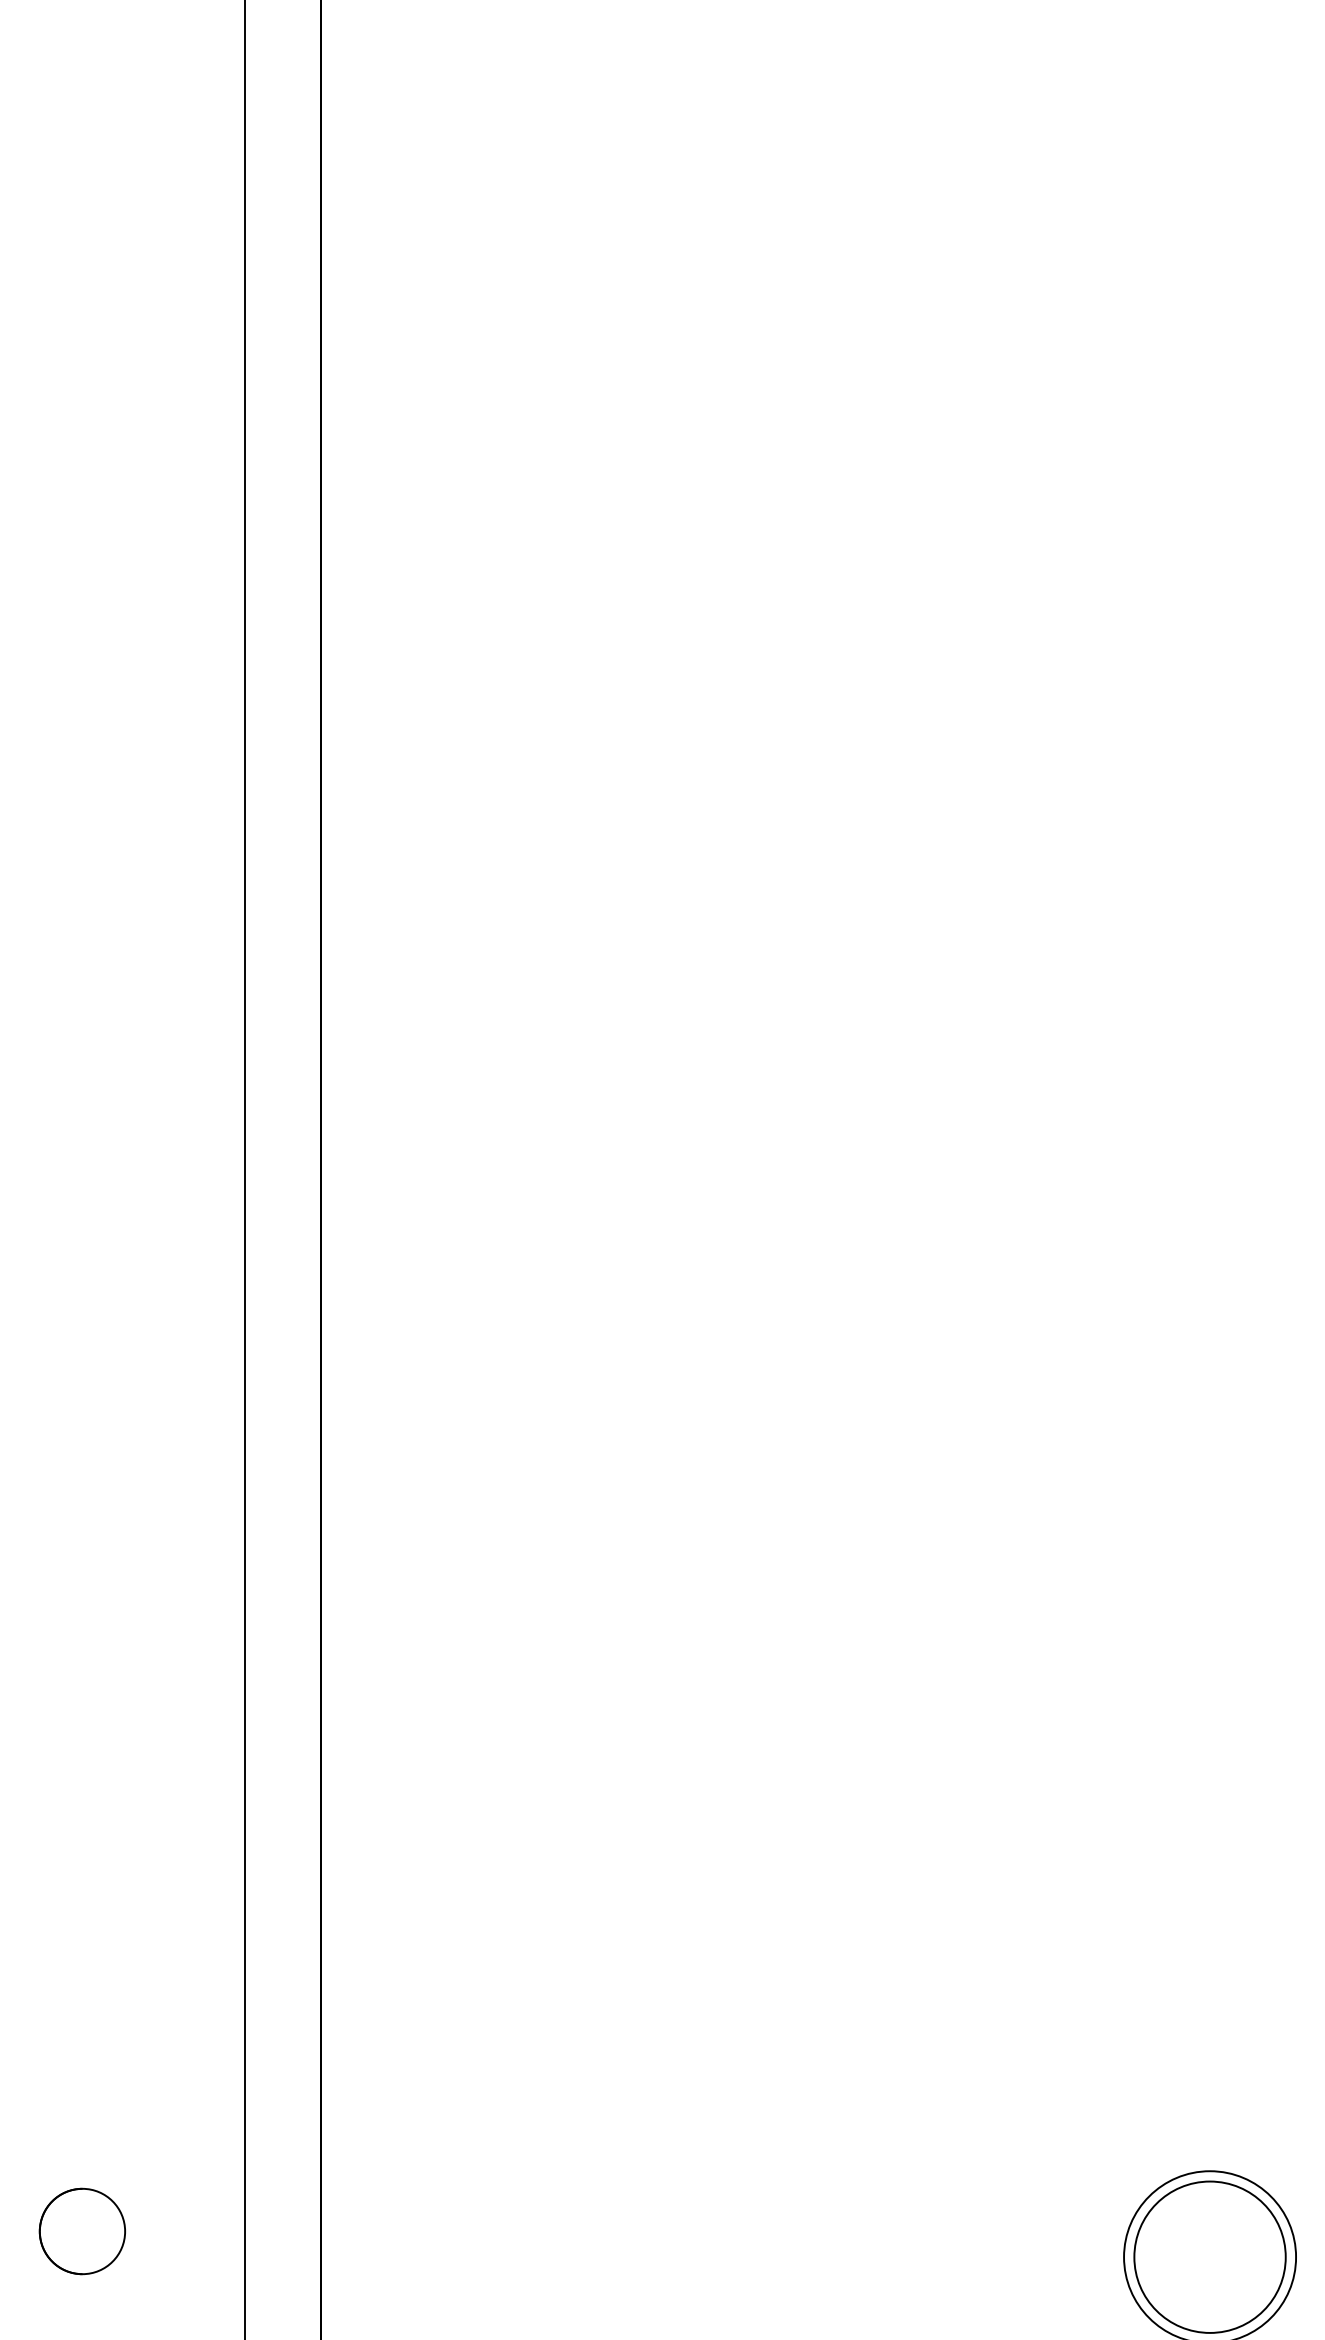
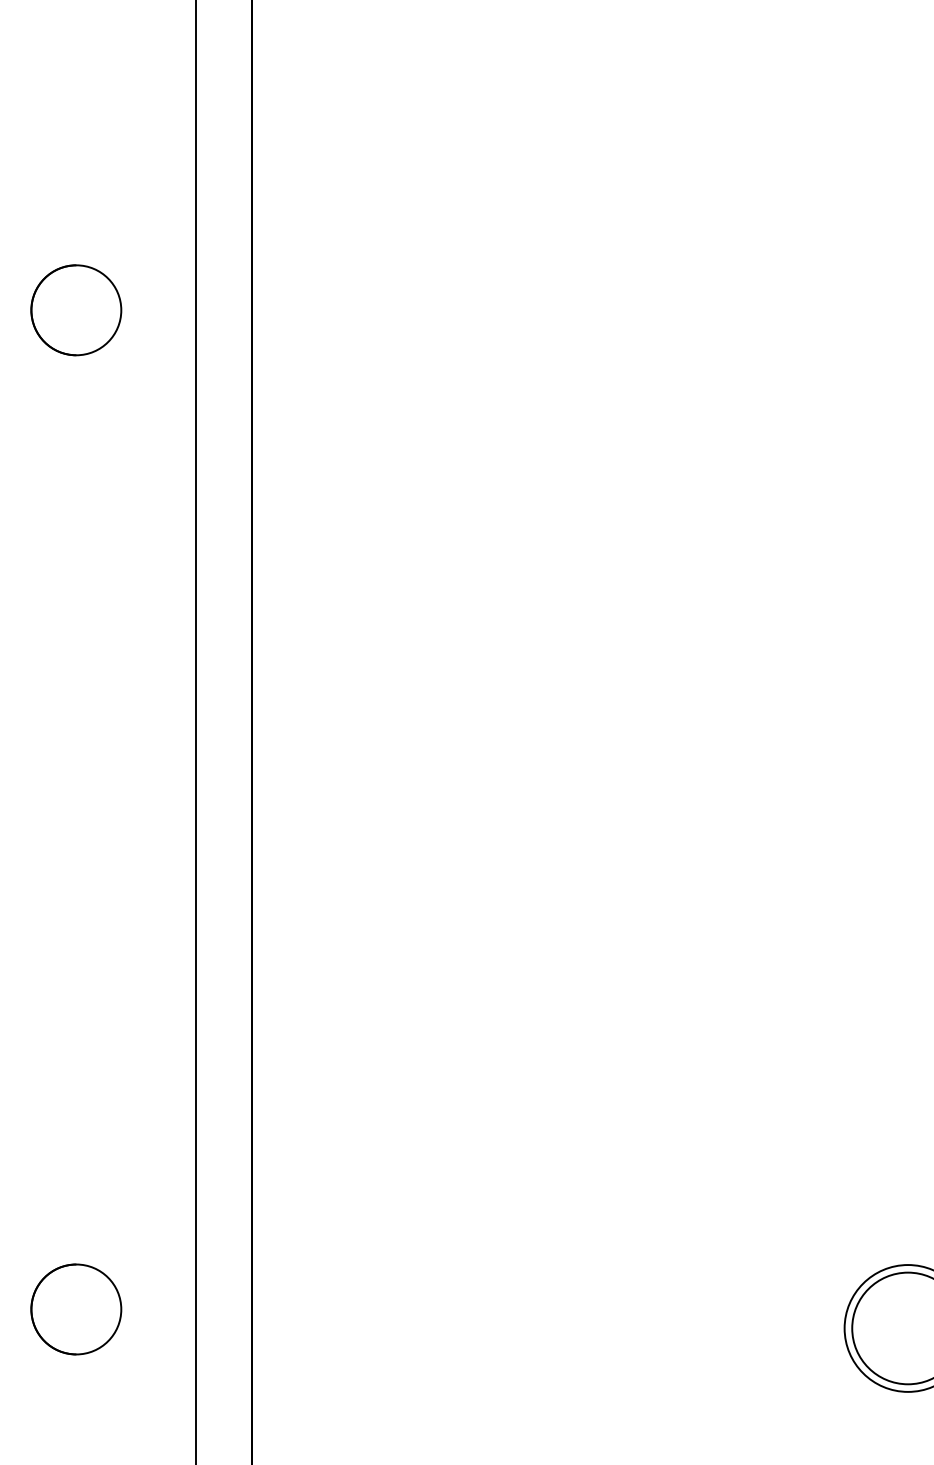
part: (82, 876) -> (76, 310), added
part: (82, 2231) -> (76, 1309), size x1.43

